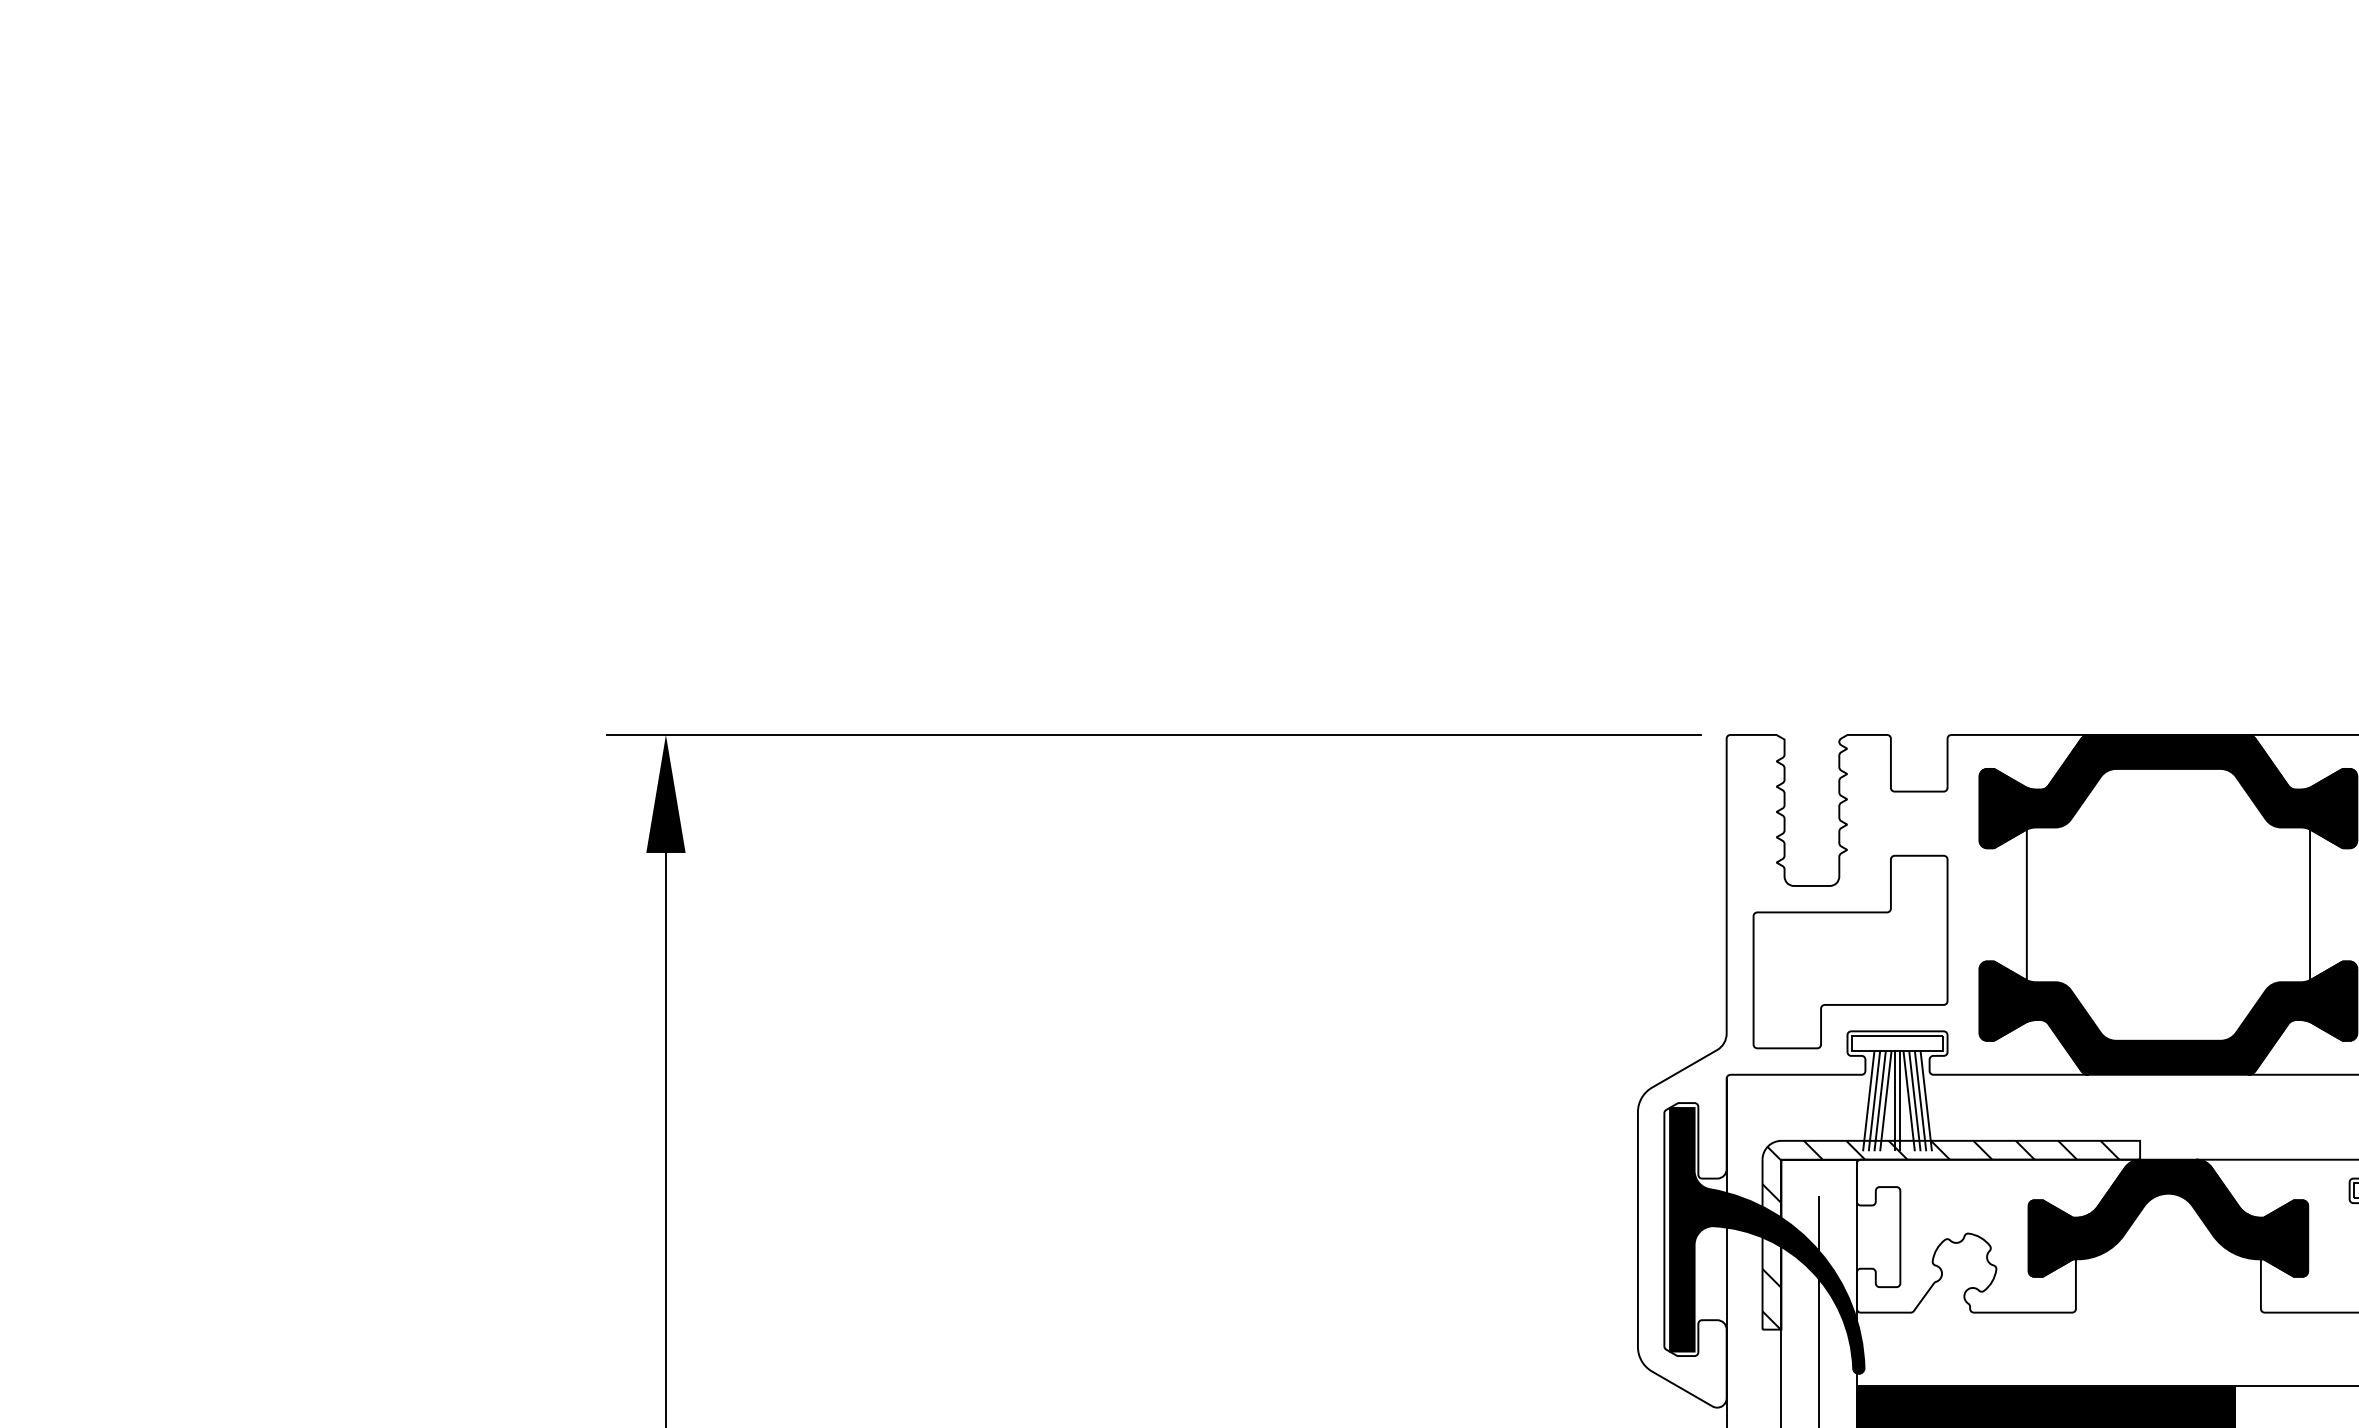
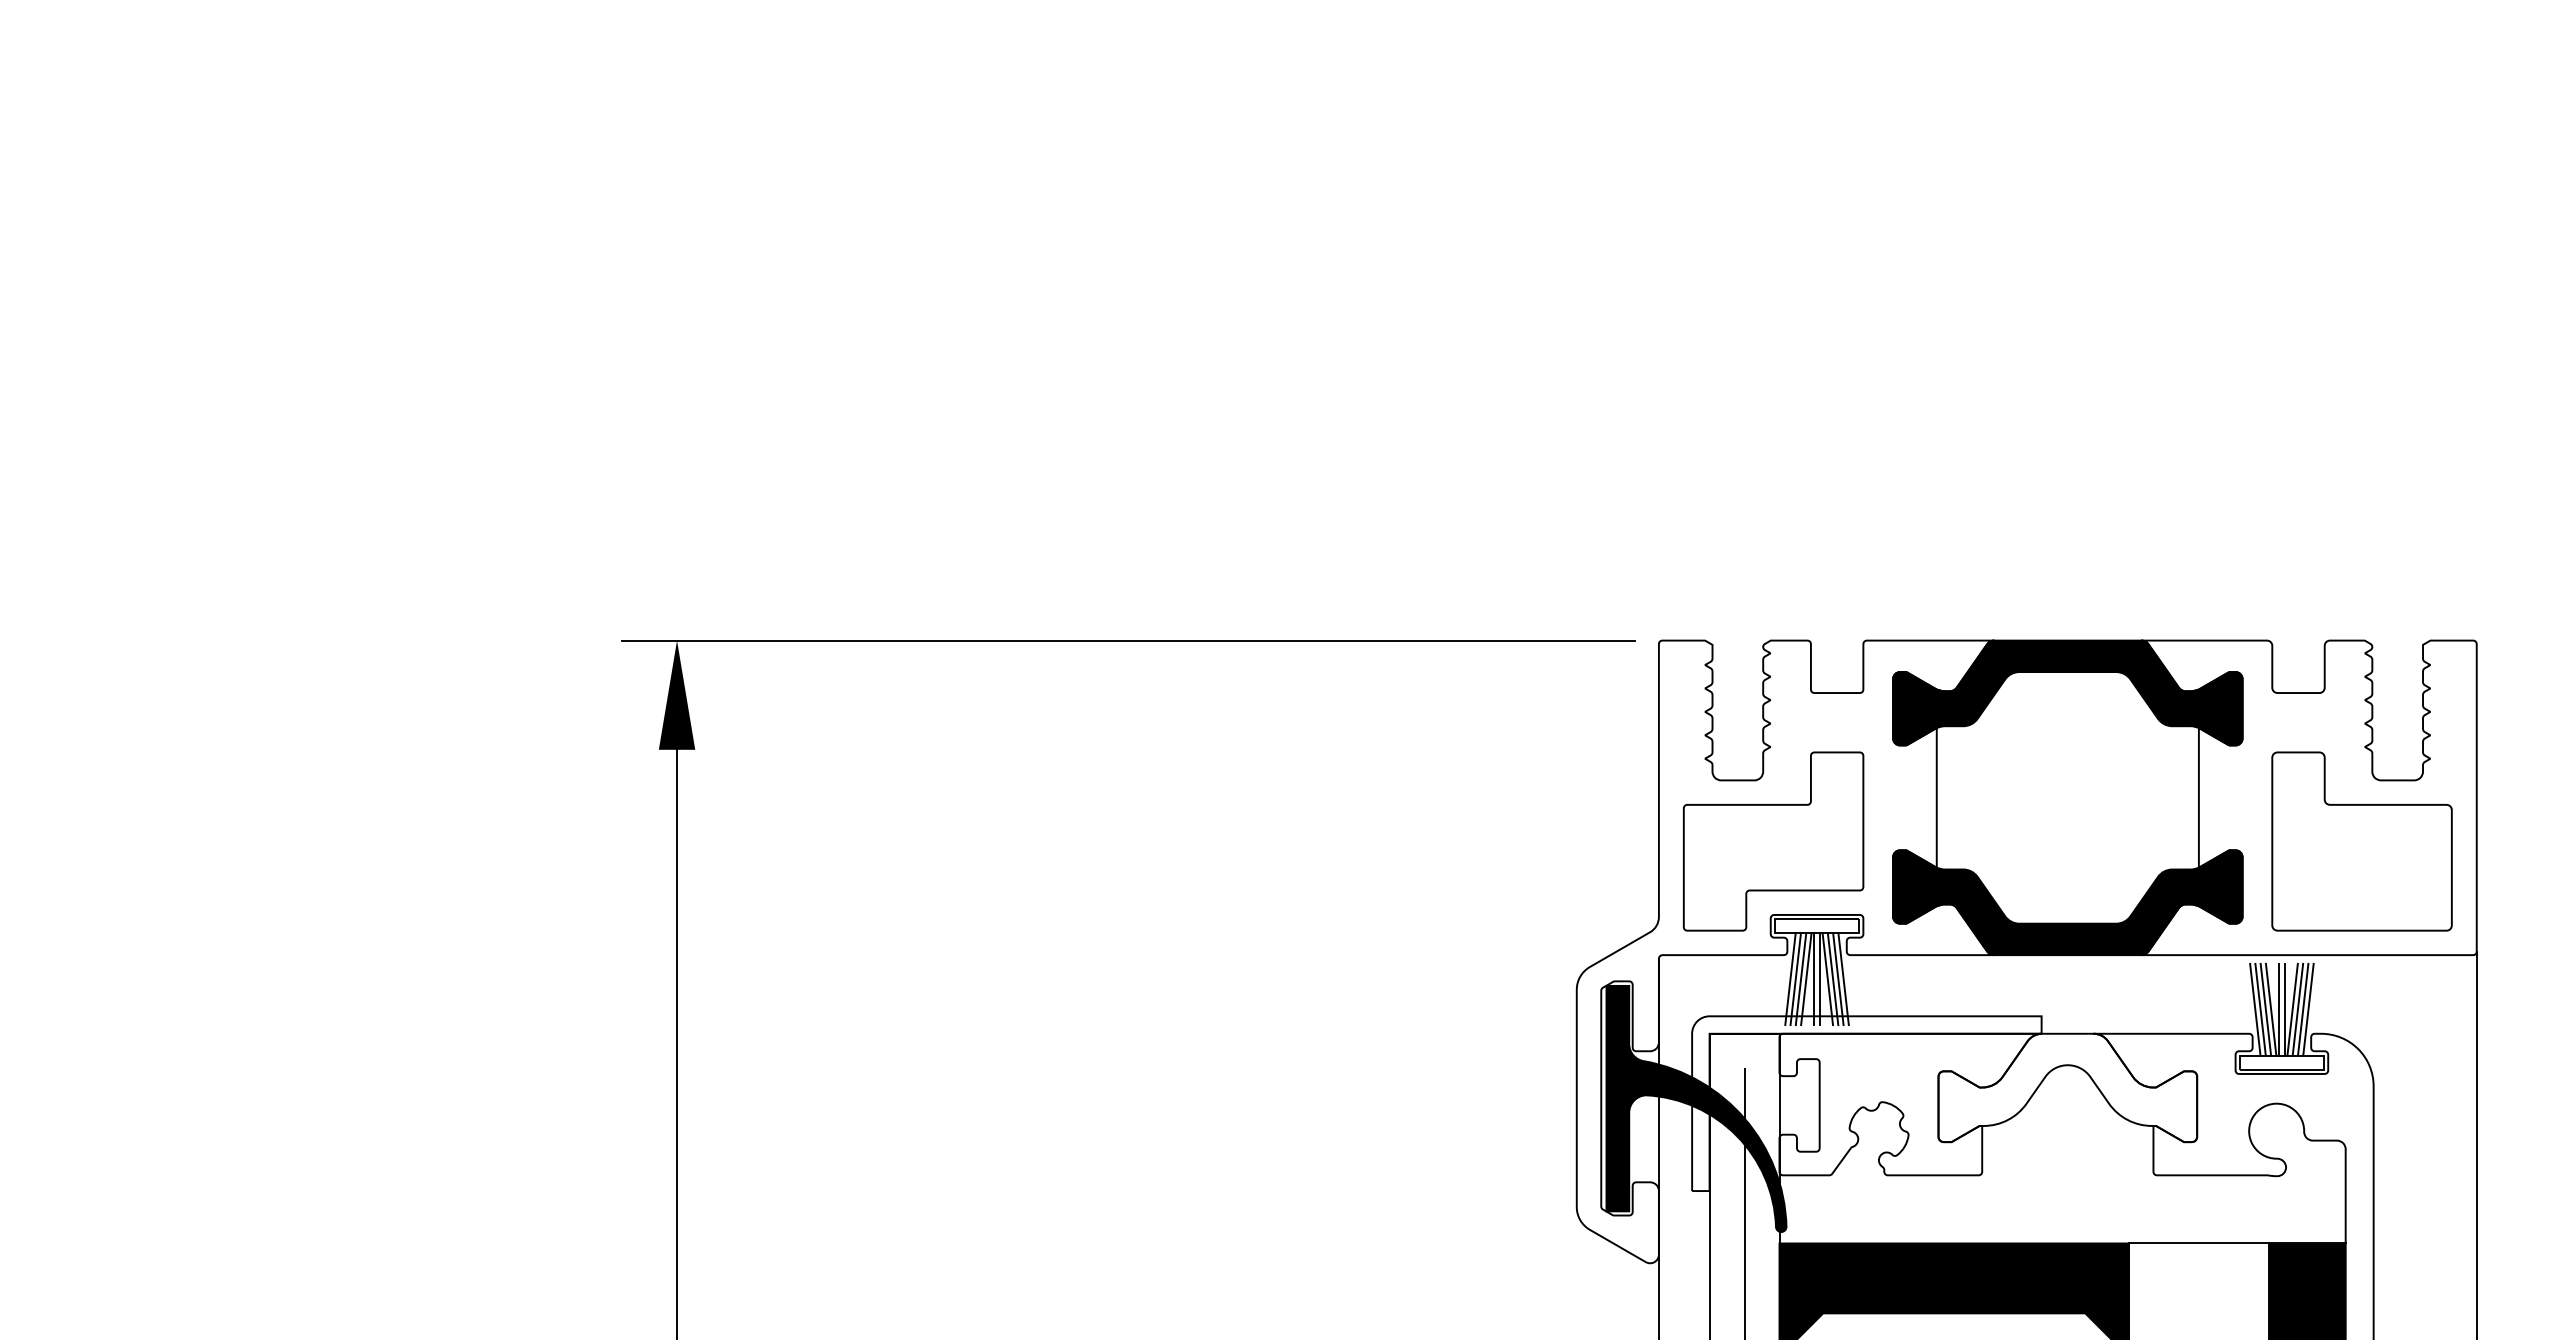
fill: (2168, 1217) -> (2067, 1087), removed
hatch: (1941, 1235) -> (1857, 1103), removed

